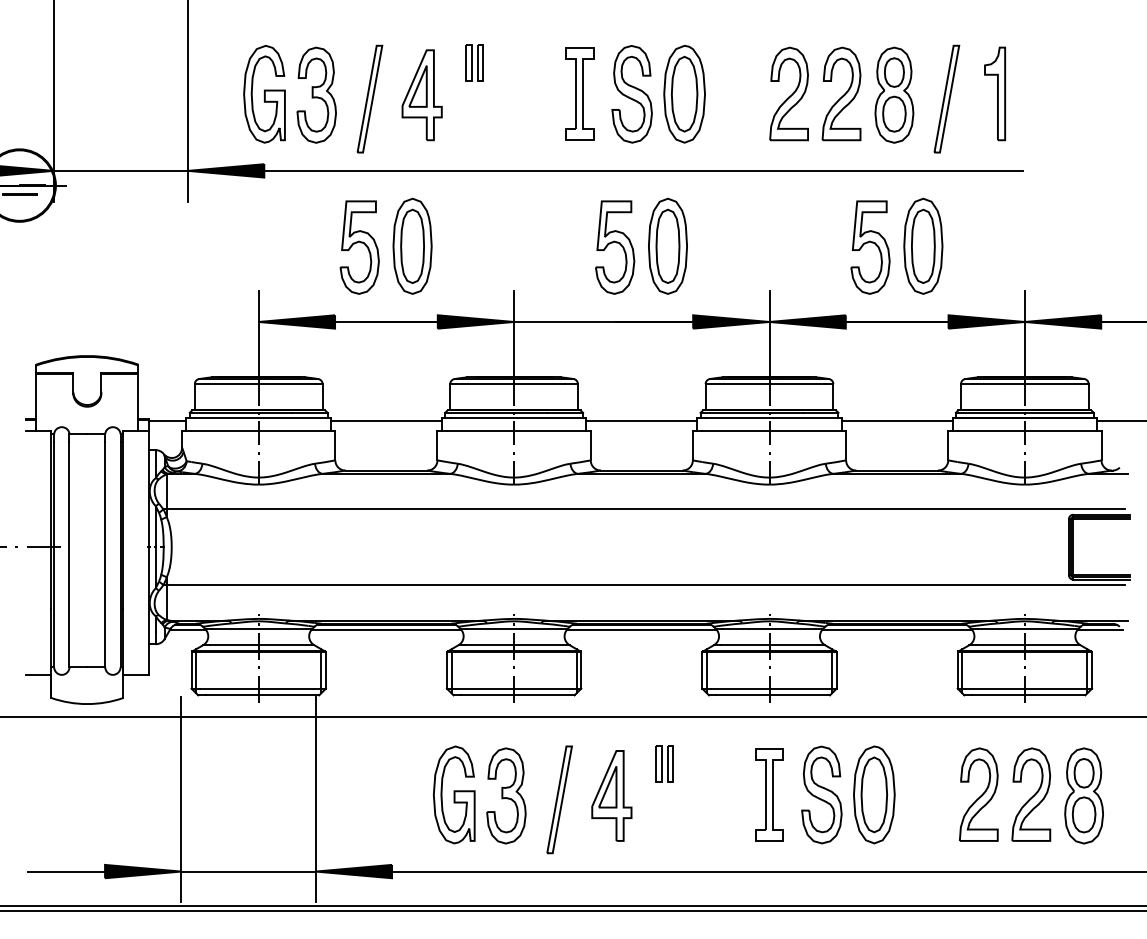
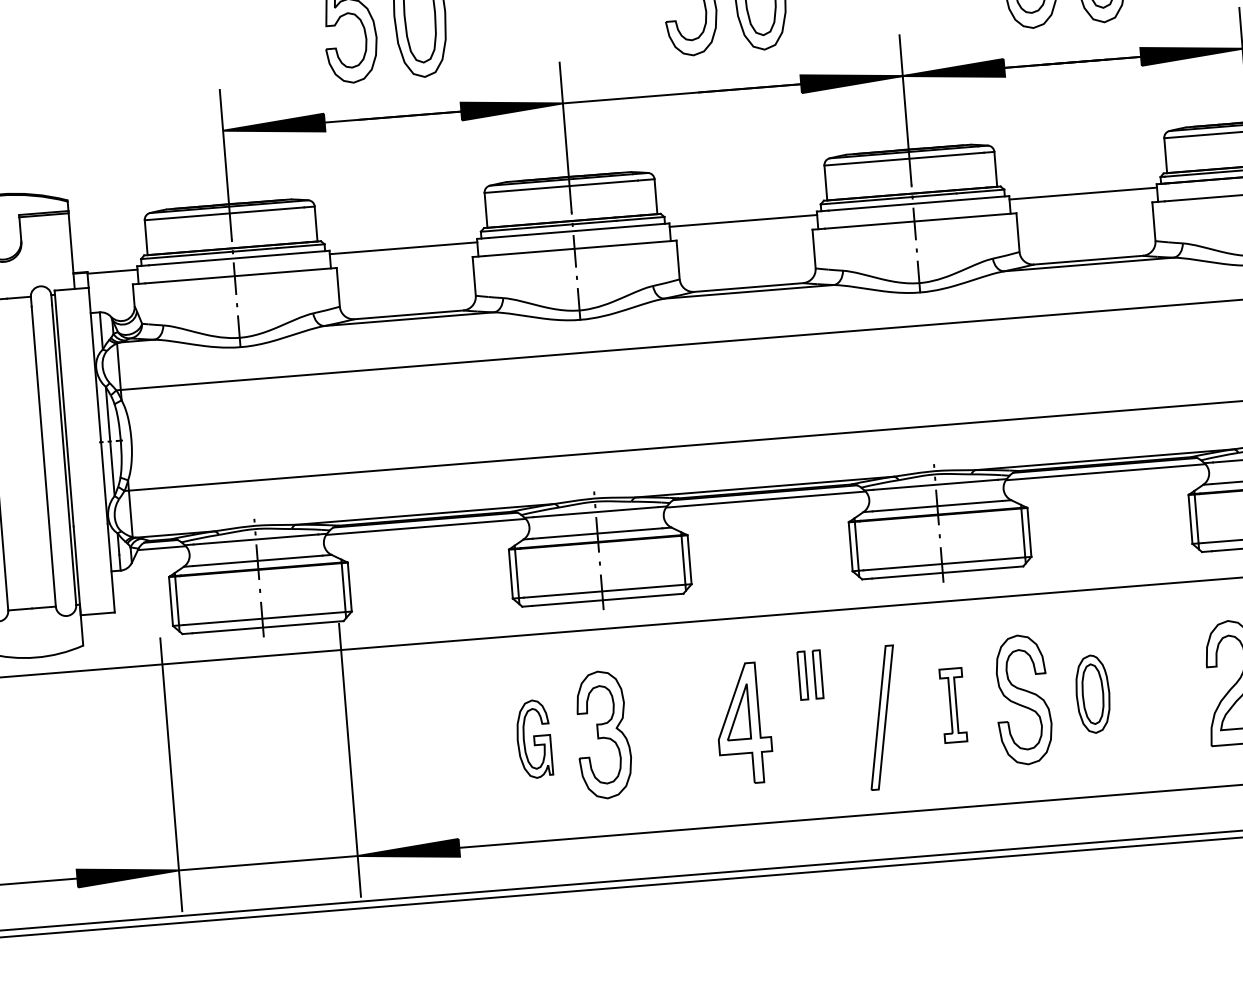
part: (454, 794) -> (534, 738), size x0.6
part: (769, 794) -> (953, 704), size x0.6
part: (874, 794) -> (1093, 693), size x0.6
part: (559, 799) -> (882, 717), moved

